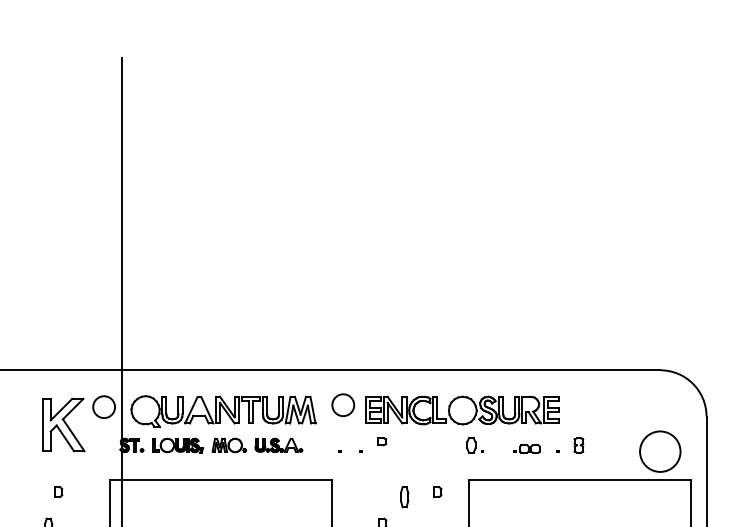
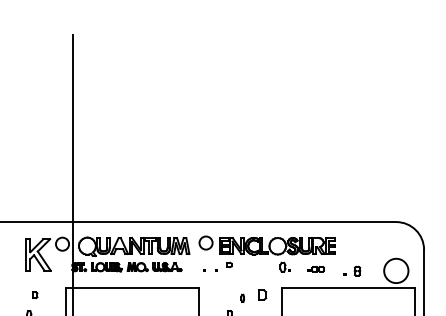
part: (570, 444) -> (352, 270), moved
part: (437, 492) -> (262, 295), size x1.6
part: (403, 497) -> (242, 298), size x0.6

